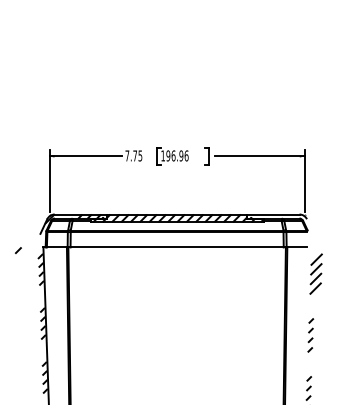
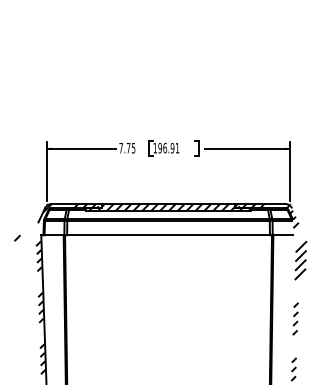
text: (186, 155) -> (177, 147), 196.96 -> 196.91
hatch: (280, 227) -> (266, 216), added

